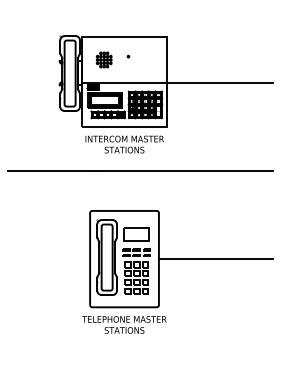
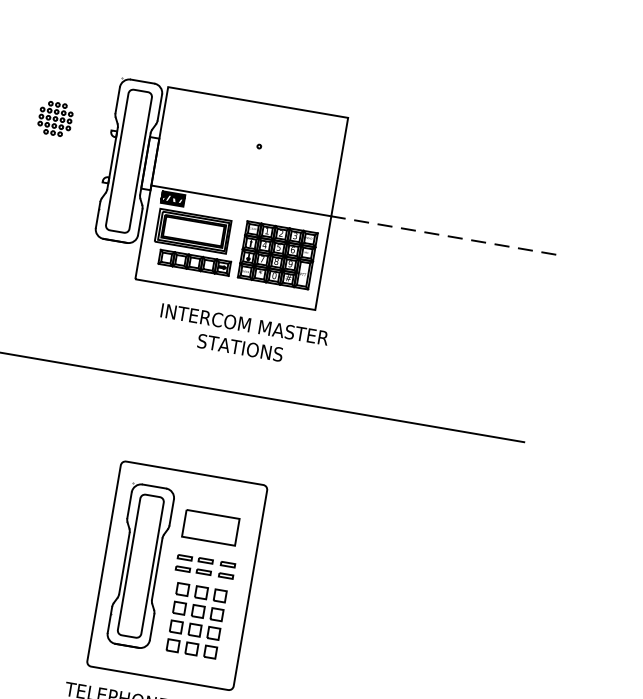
part: (103, 59) -> (54, 117), moved
line: (219, 82) -> (443, 234), solid -> dashed
text: (124, 144) -> (242, 335), moved
line: (215, 259) -> (370, 609), removed

